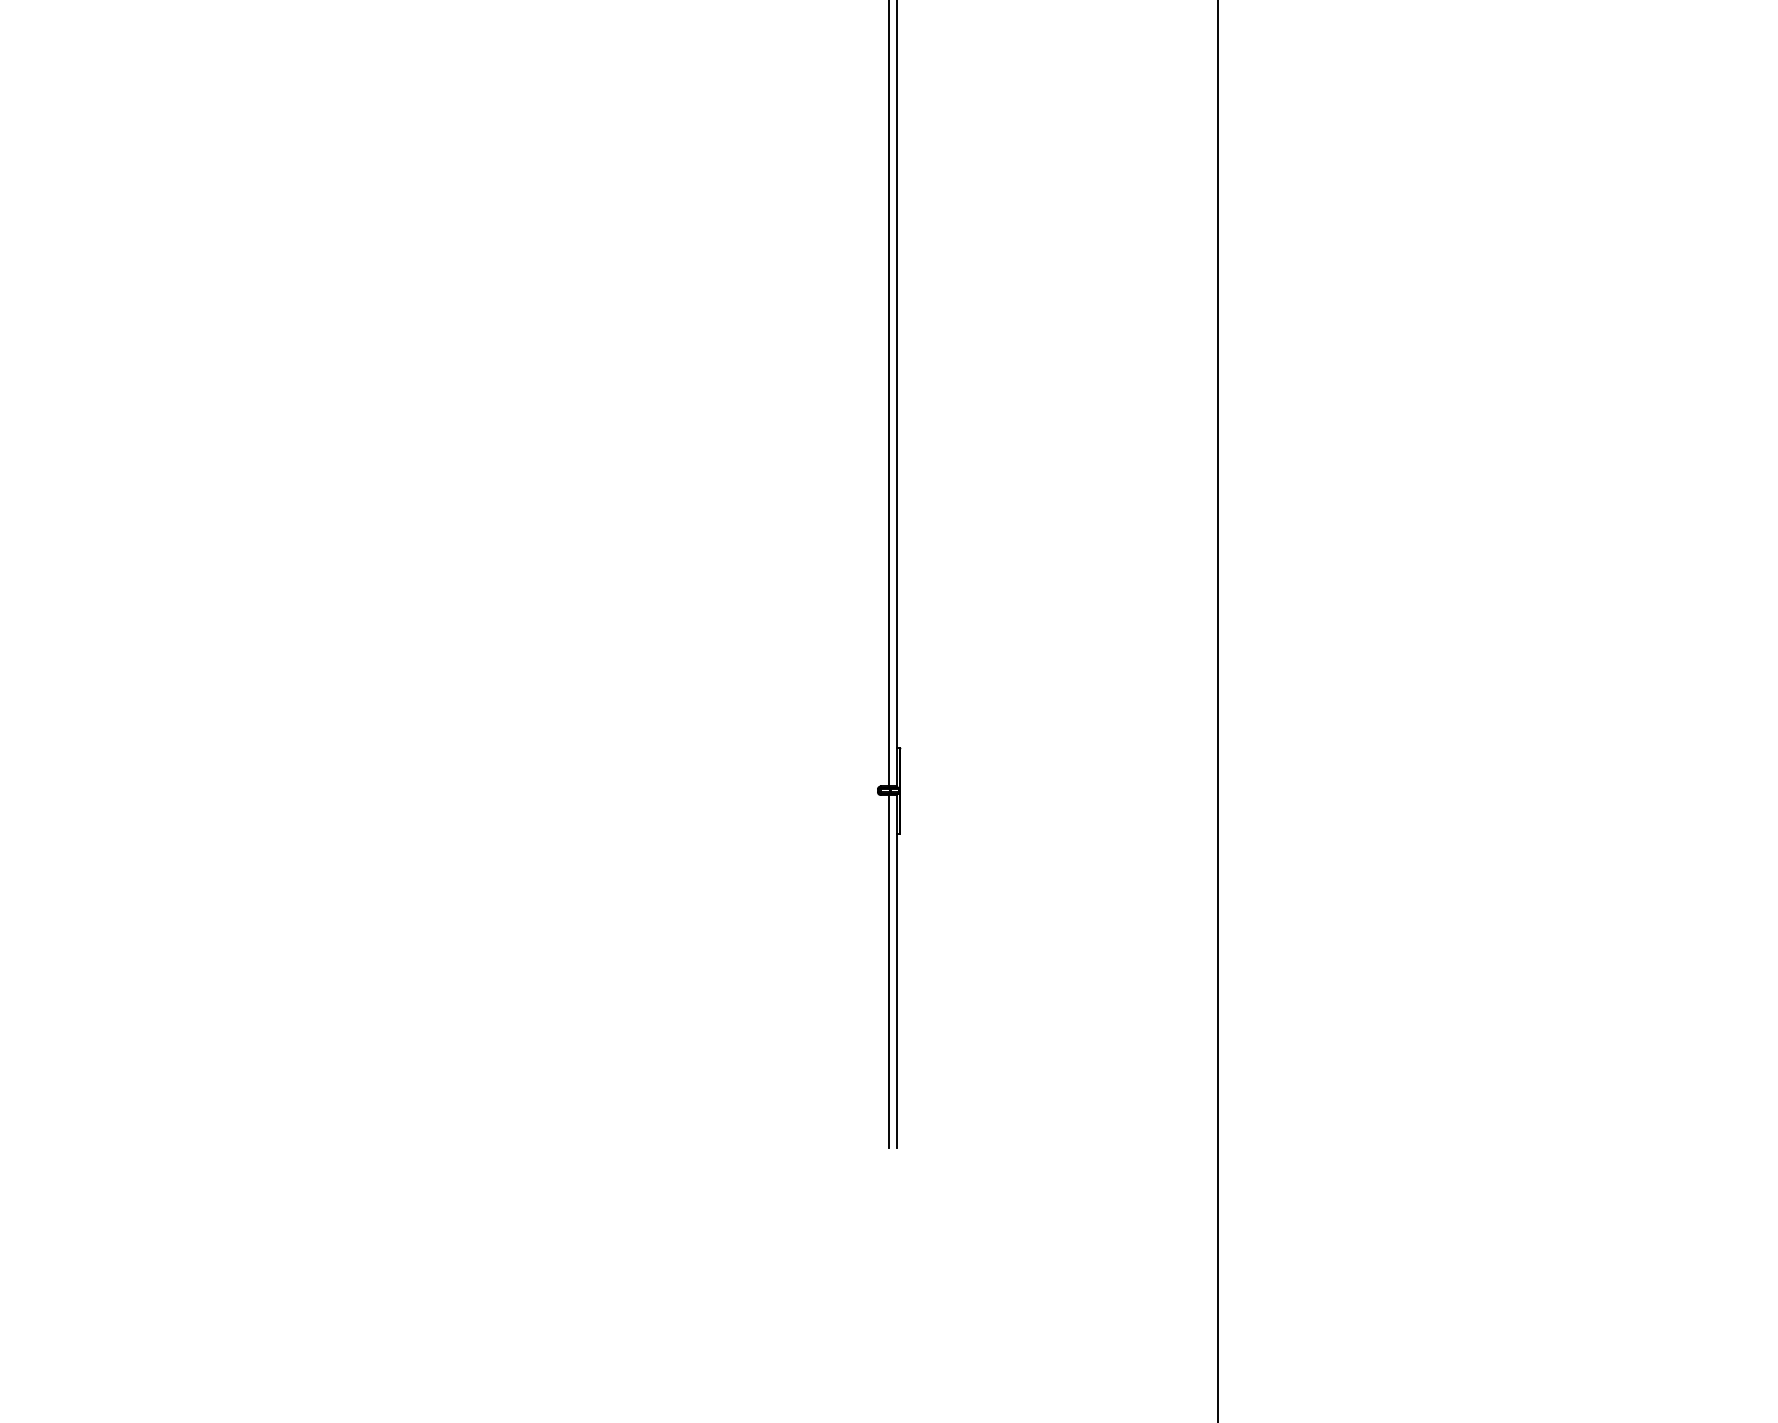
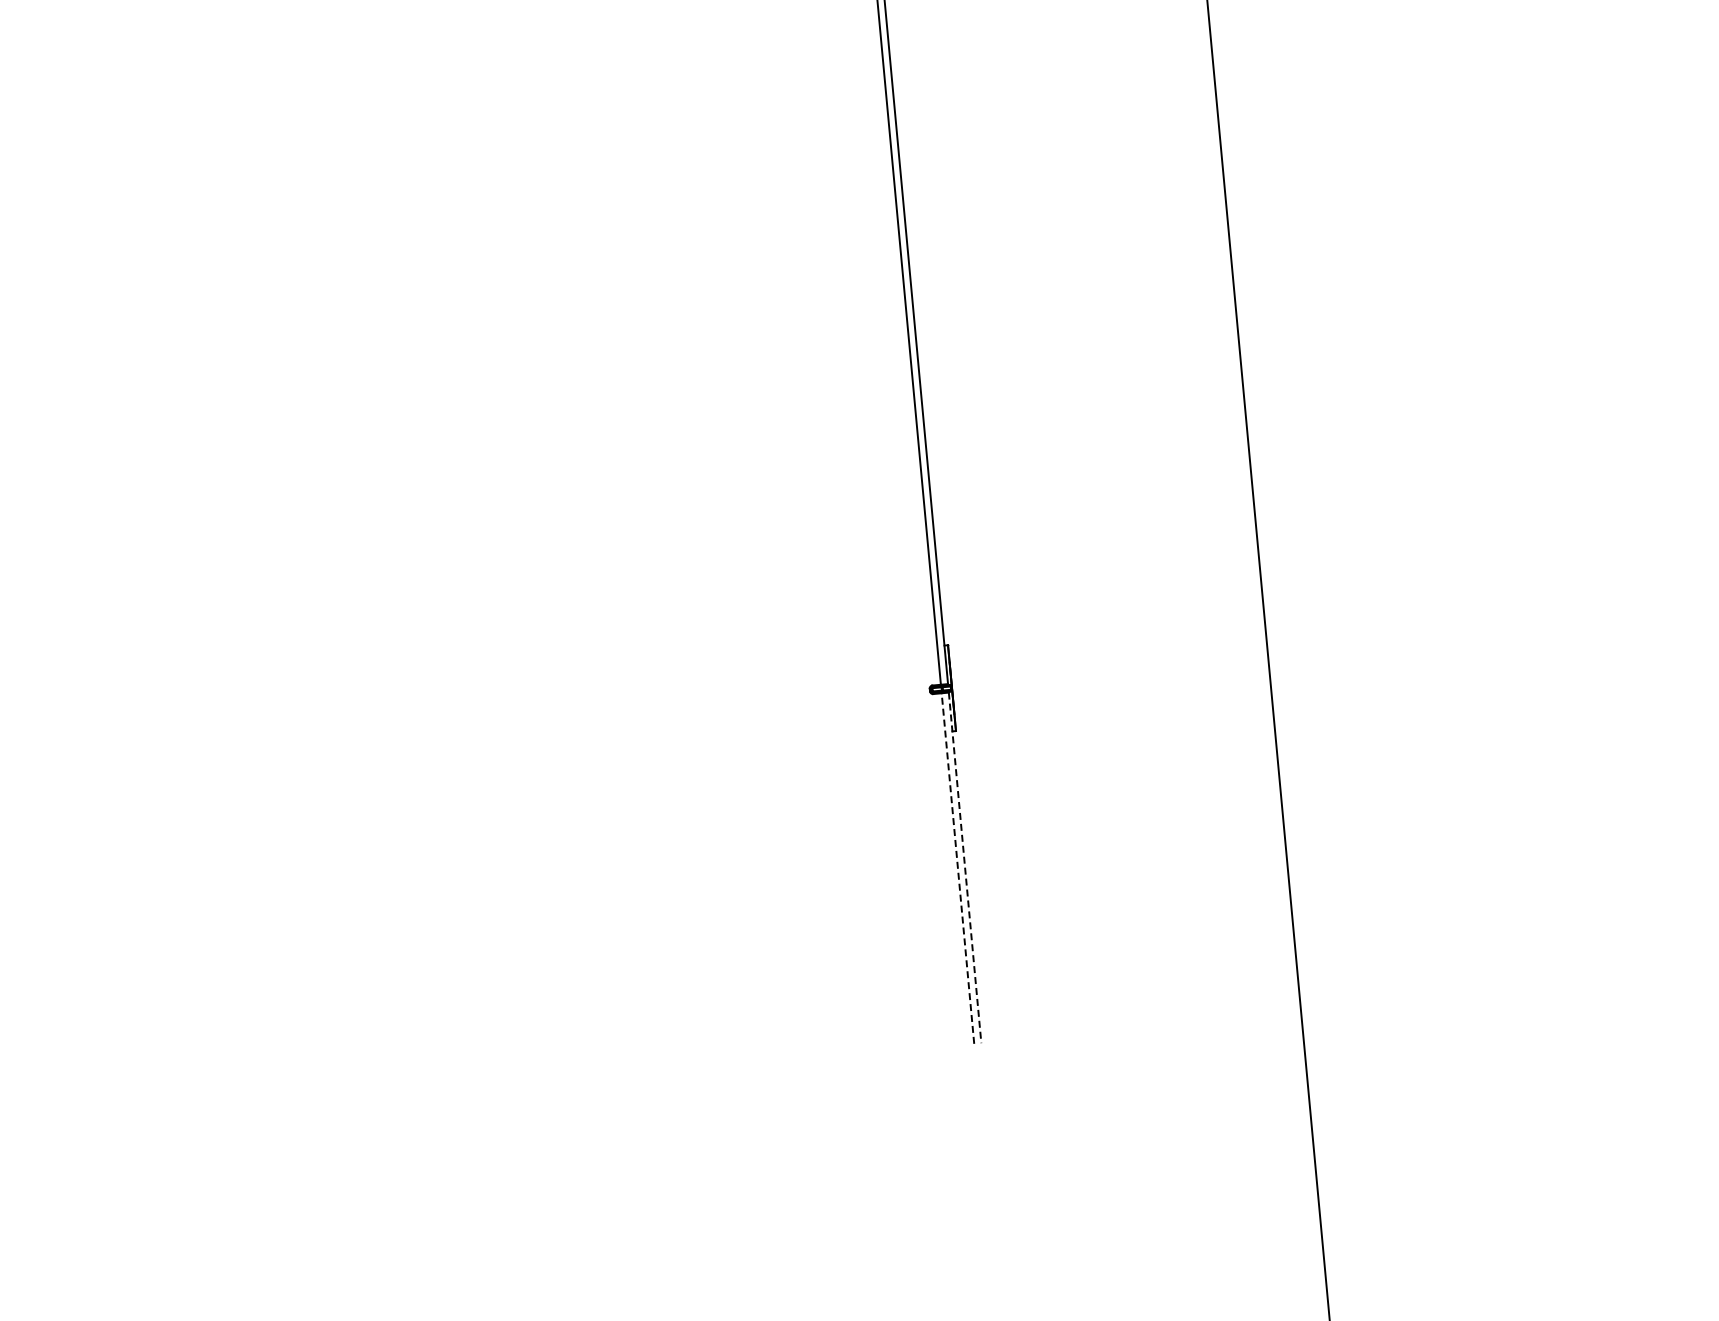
line: (889, 970) -> (958, 867), solid -> dashed
line: (896, 971) -> (965, 868), solid -> dashed

